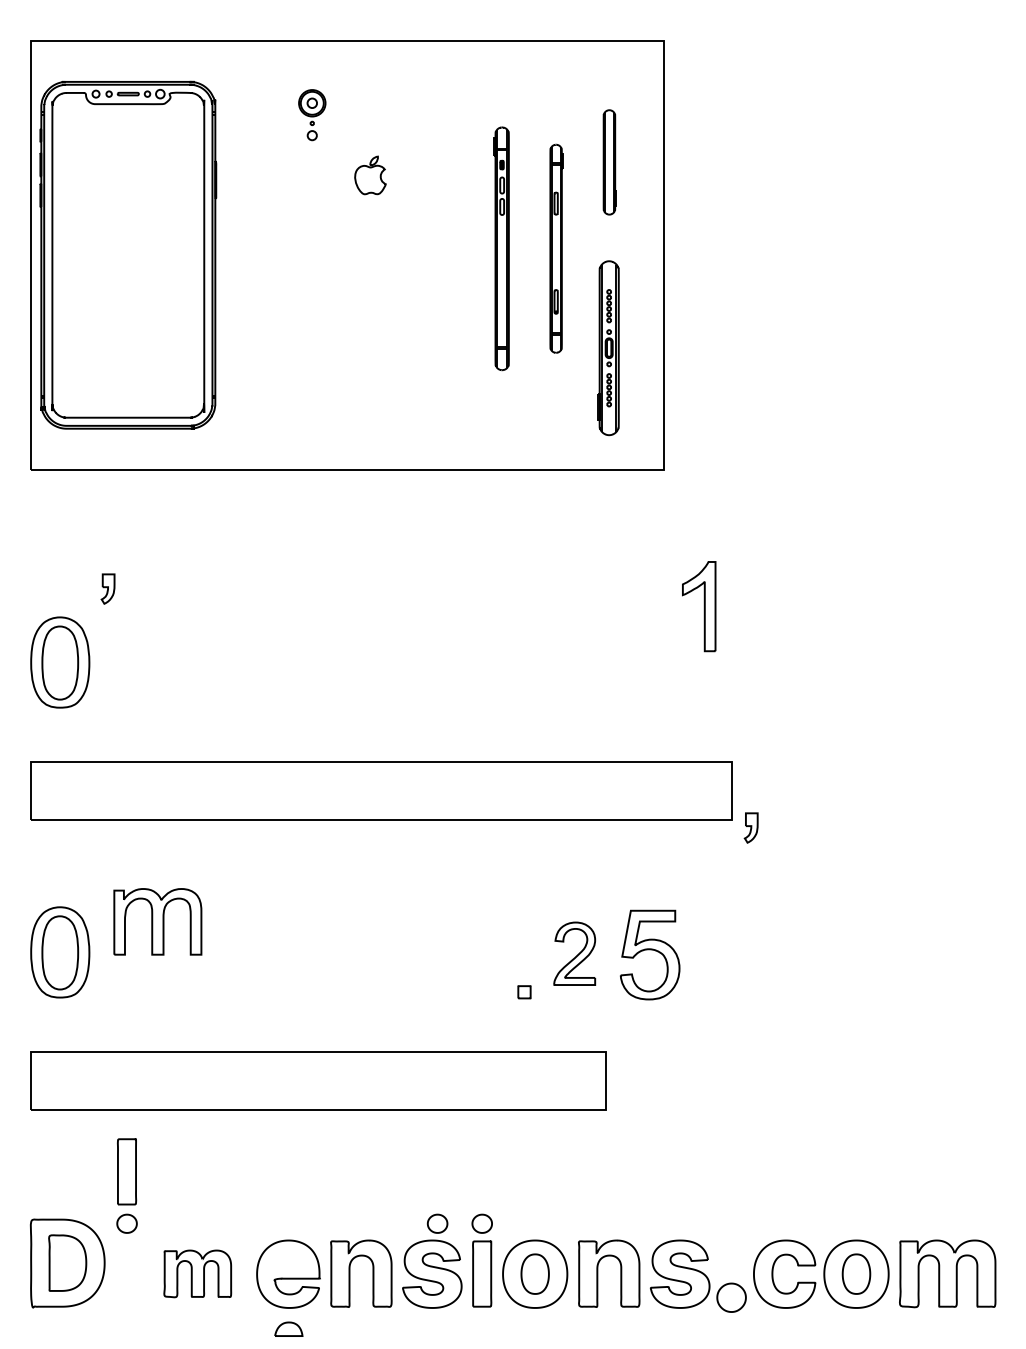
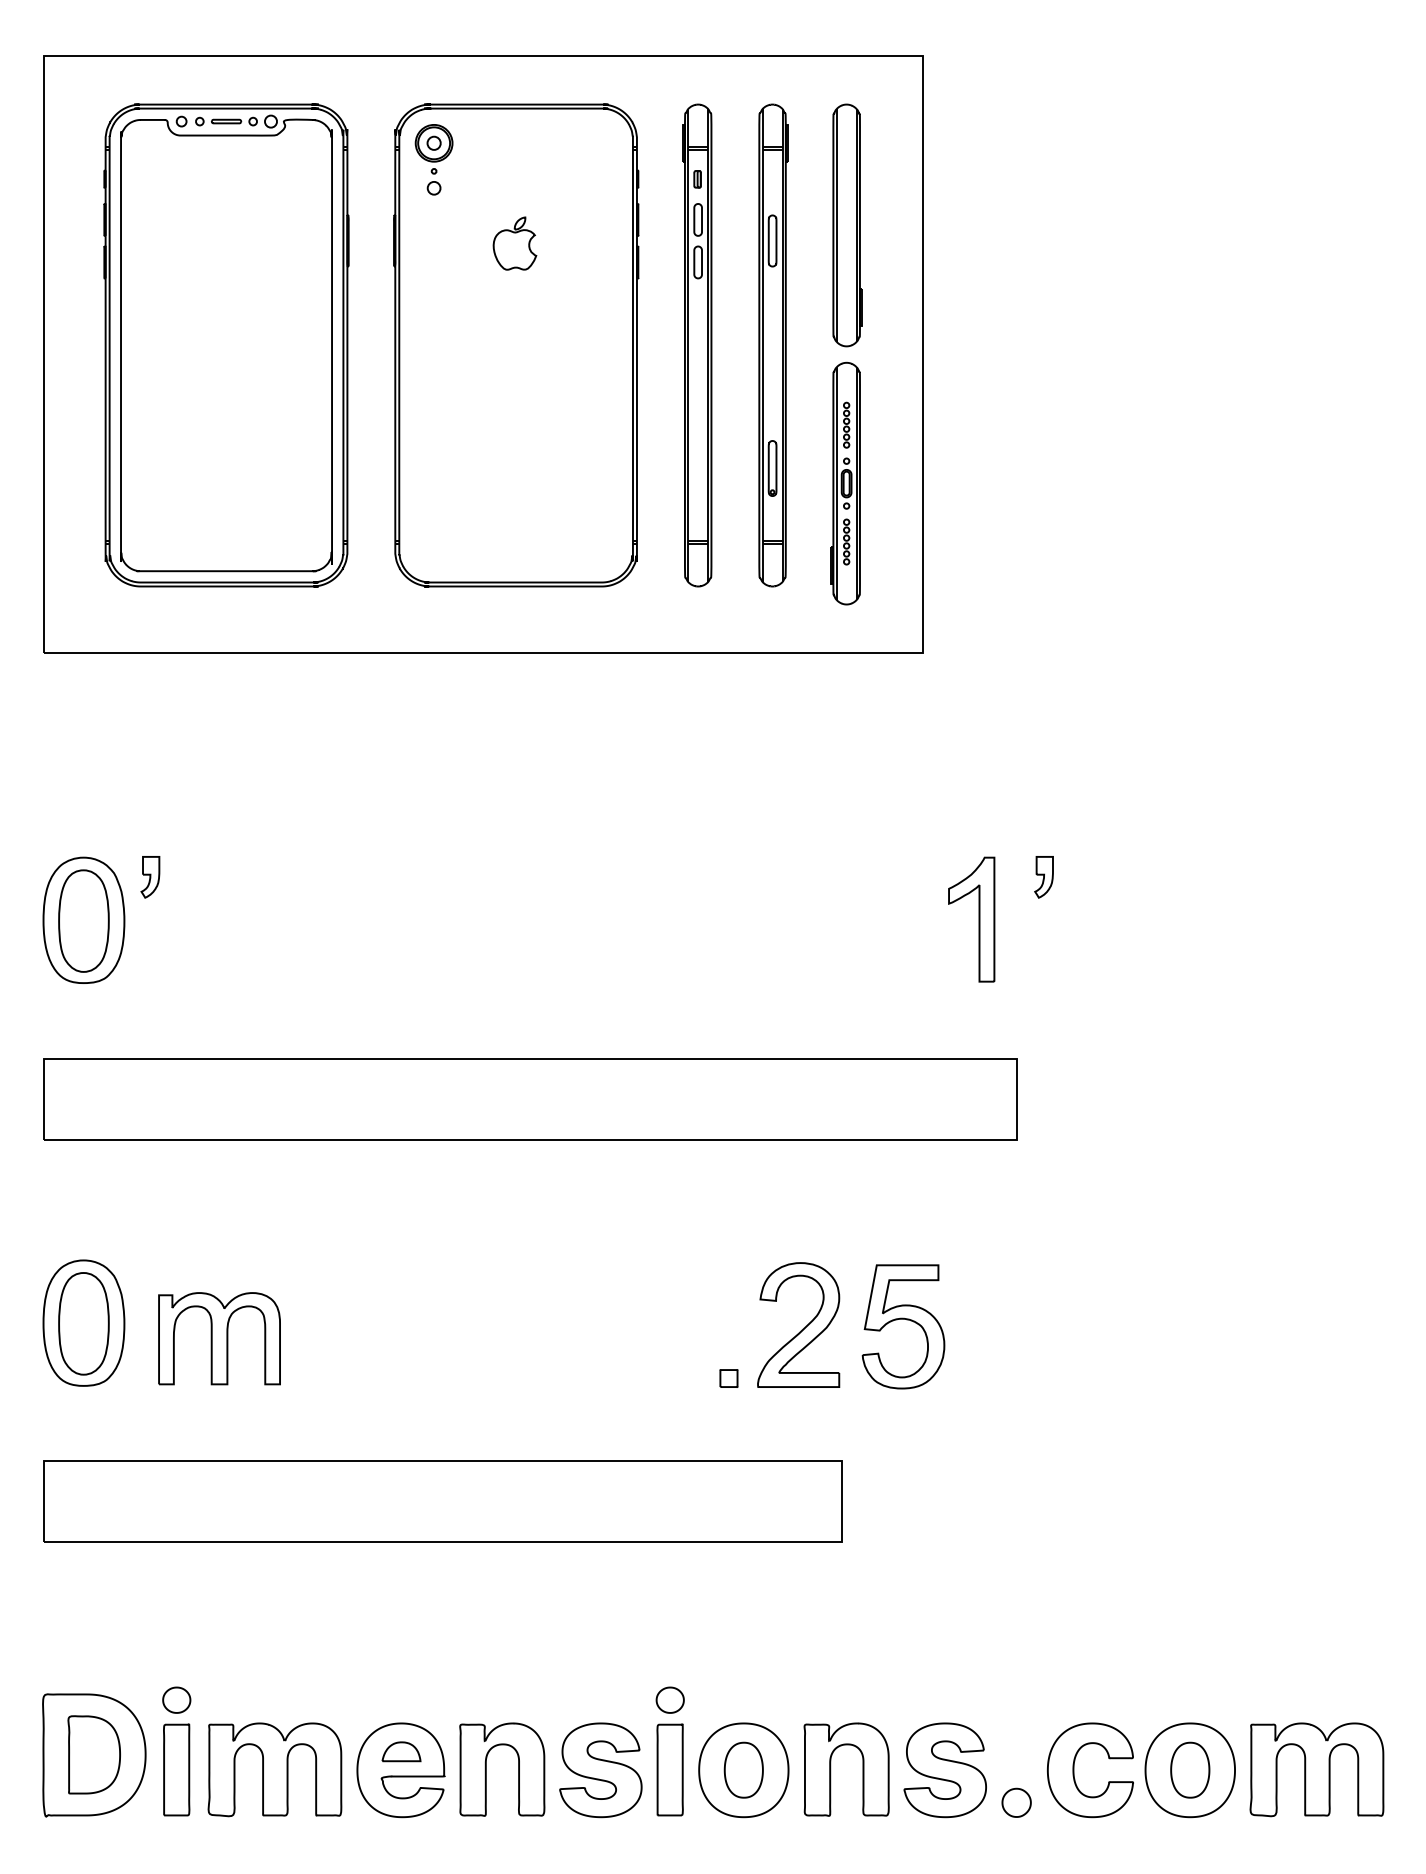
part: (609, 162) -> (847, 225), size x1.67
part: (371, 248) -> (516, 345), added
part: (501, 248) -> (697, 345), size x1.43
part: (556, 248) -> (773, 345), size x1.67
part: (128, 255) -> (226, 345), moved
part: (108, 589) -> (150, 877), moved
part: (704, 606) -> (978, 919), moved
part: (750, 828) -> (1043, 877), moved
part: (157, 921) -> (219, 1338), moved
part: (574, 953) -> (798, 1324), size x1.43
part: (126, 1171) -> (176, 1769), moved
part: (437, 1223) -> (607, 1699), removed
part: (197, 1273) -> (274, 1769), size x1.43
part: (731, 1297) -> (1016, 1802), size x0.71
part: (288, 1329) -> (401, 1751), moved

